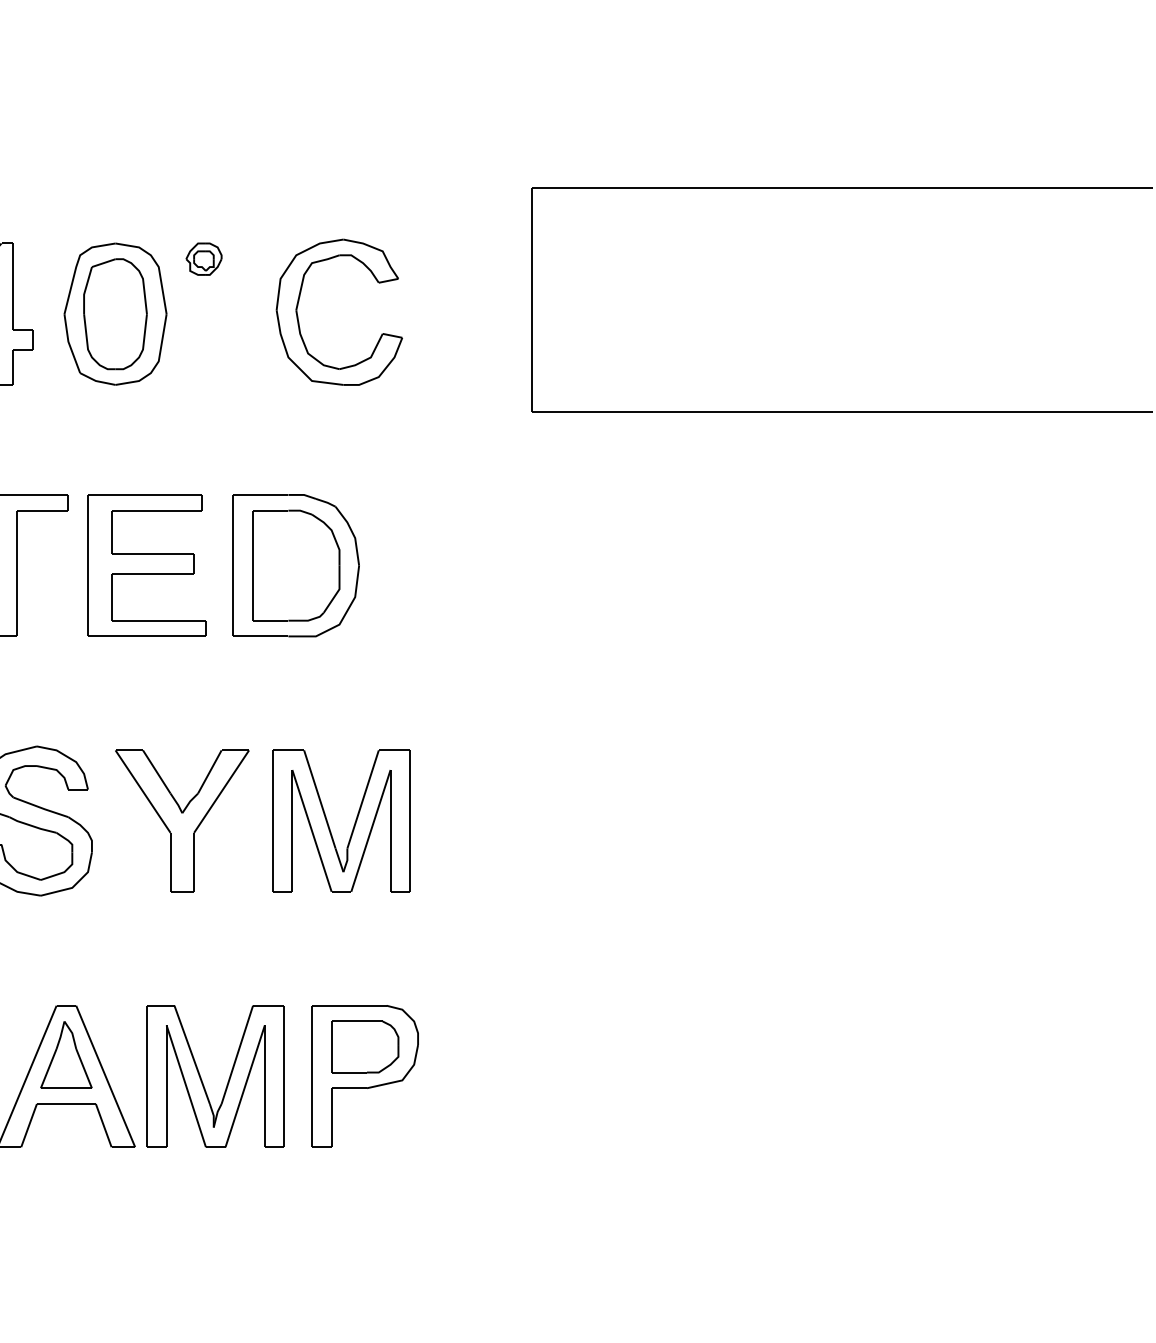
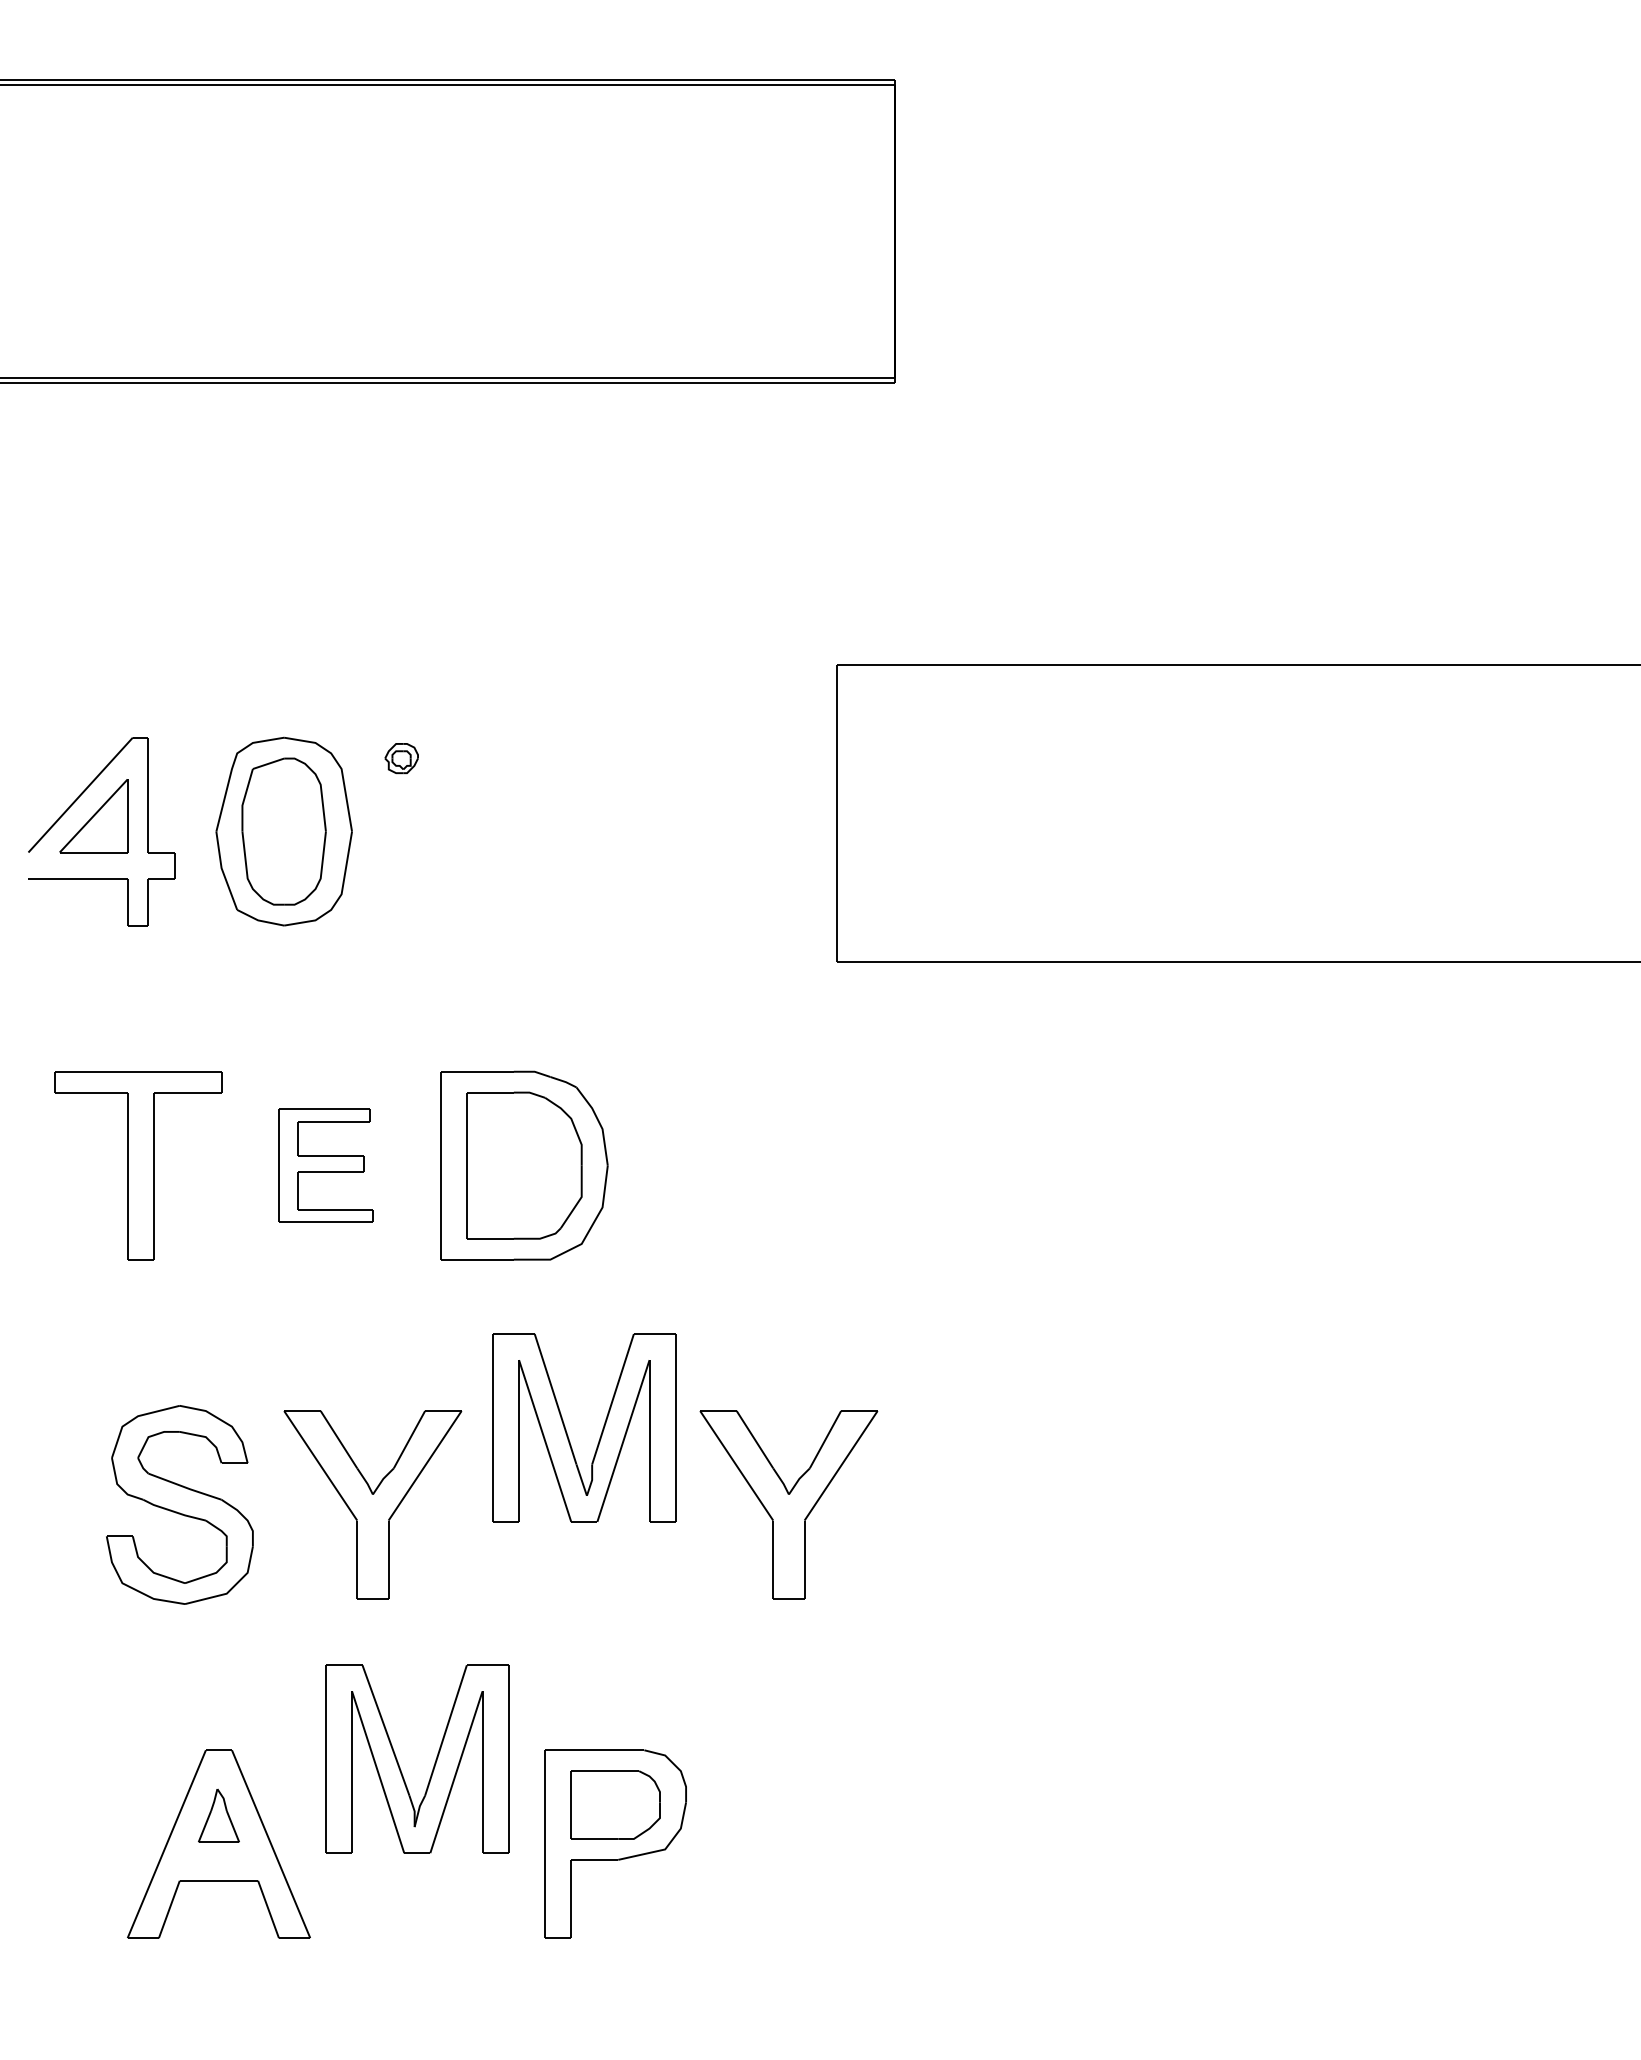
part: (203, 259) -> (401, 758), size x0.7
part: (298, 319) -> (527, 838), removed
part: (146, 565) -> (325, 1165), size x0.6
part: (495, 820) -> (788, 1504), added
part: (354, 823) -> (601, 1431), moved
part: (66, 1054) -> (218, 1815), size x0.6
part: (228, 1078) -> (434, 1762), moved

